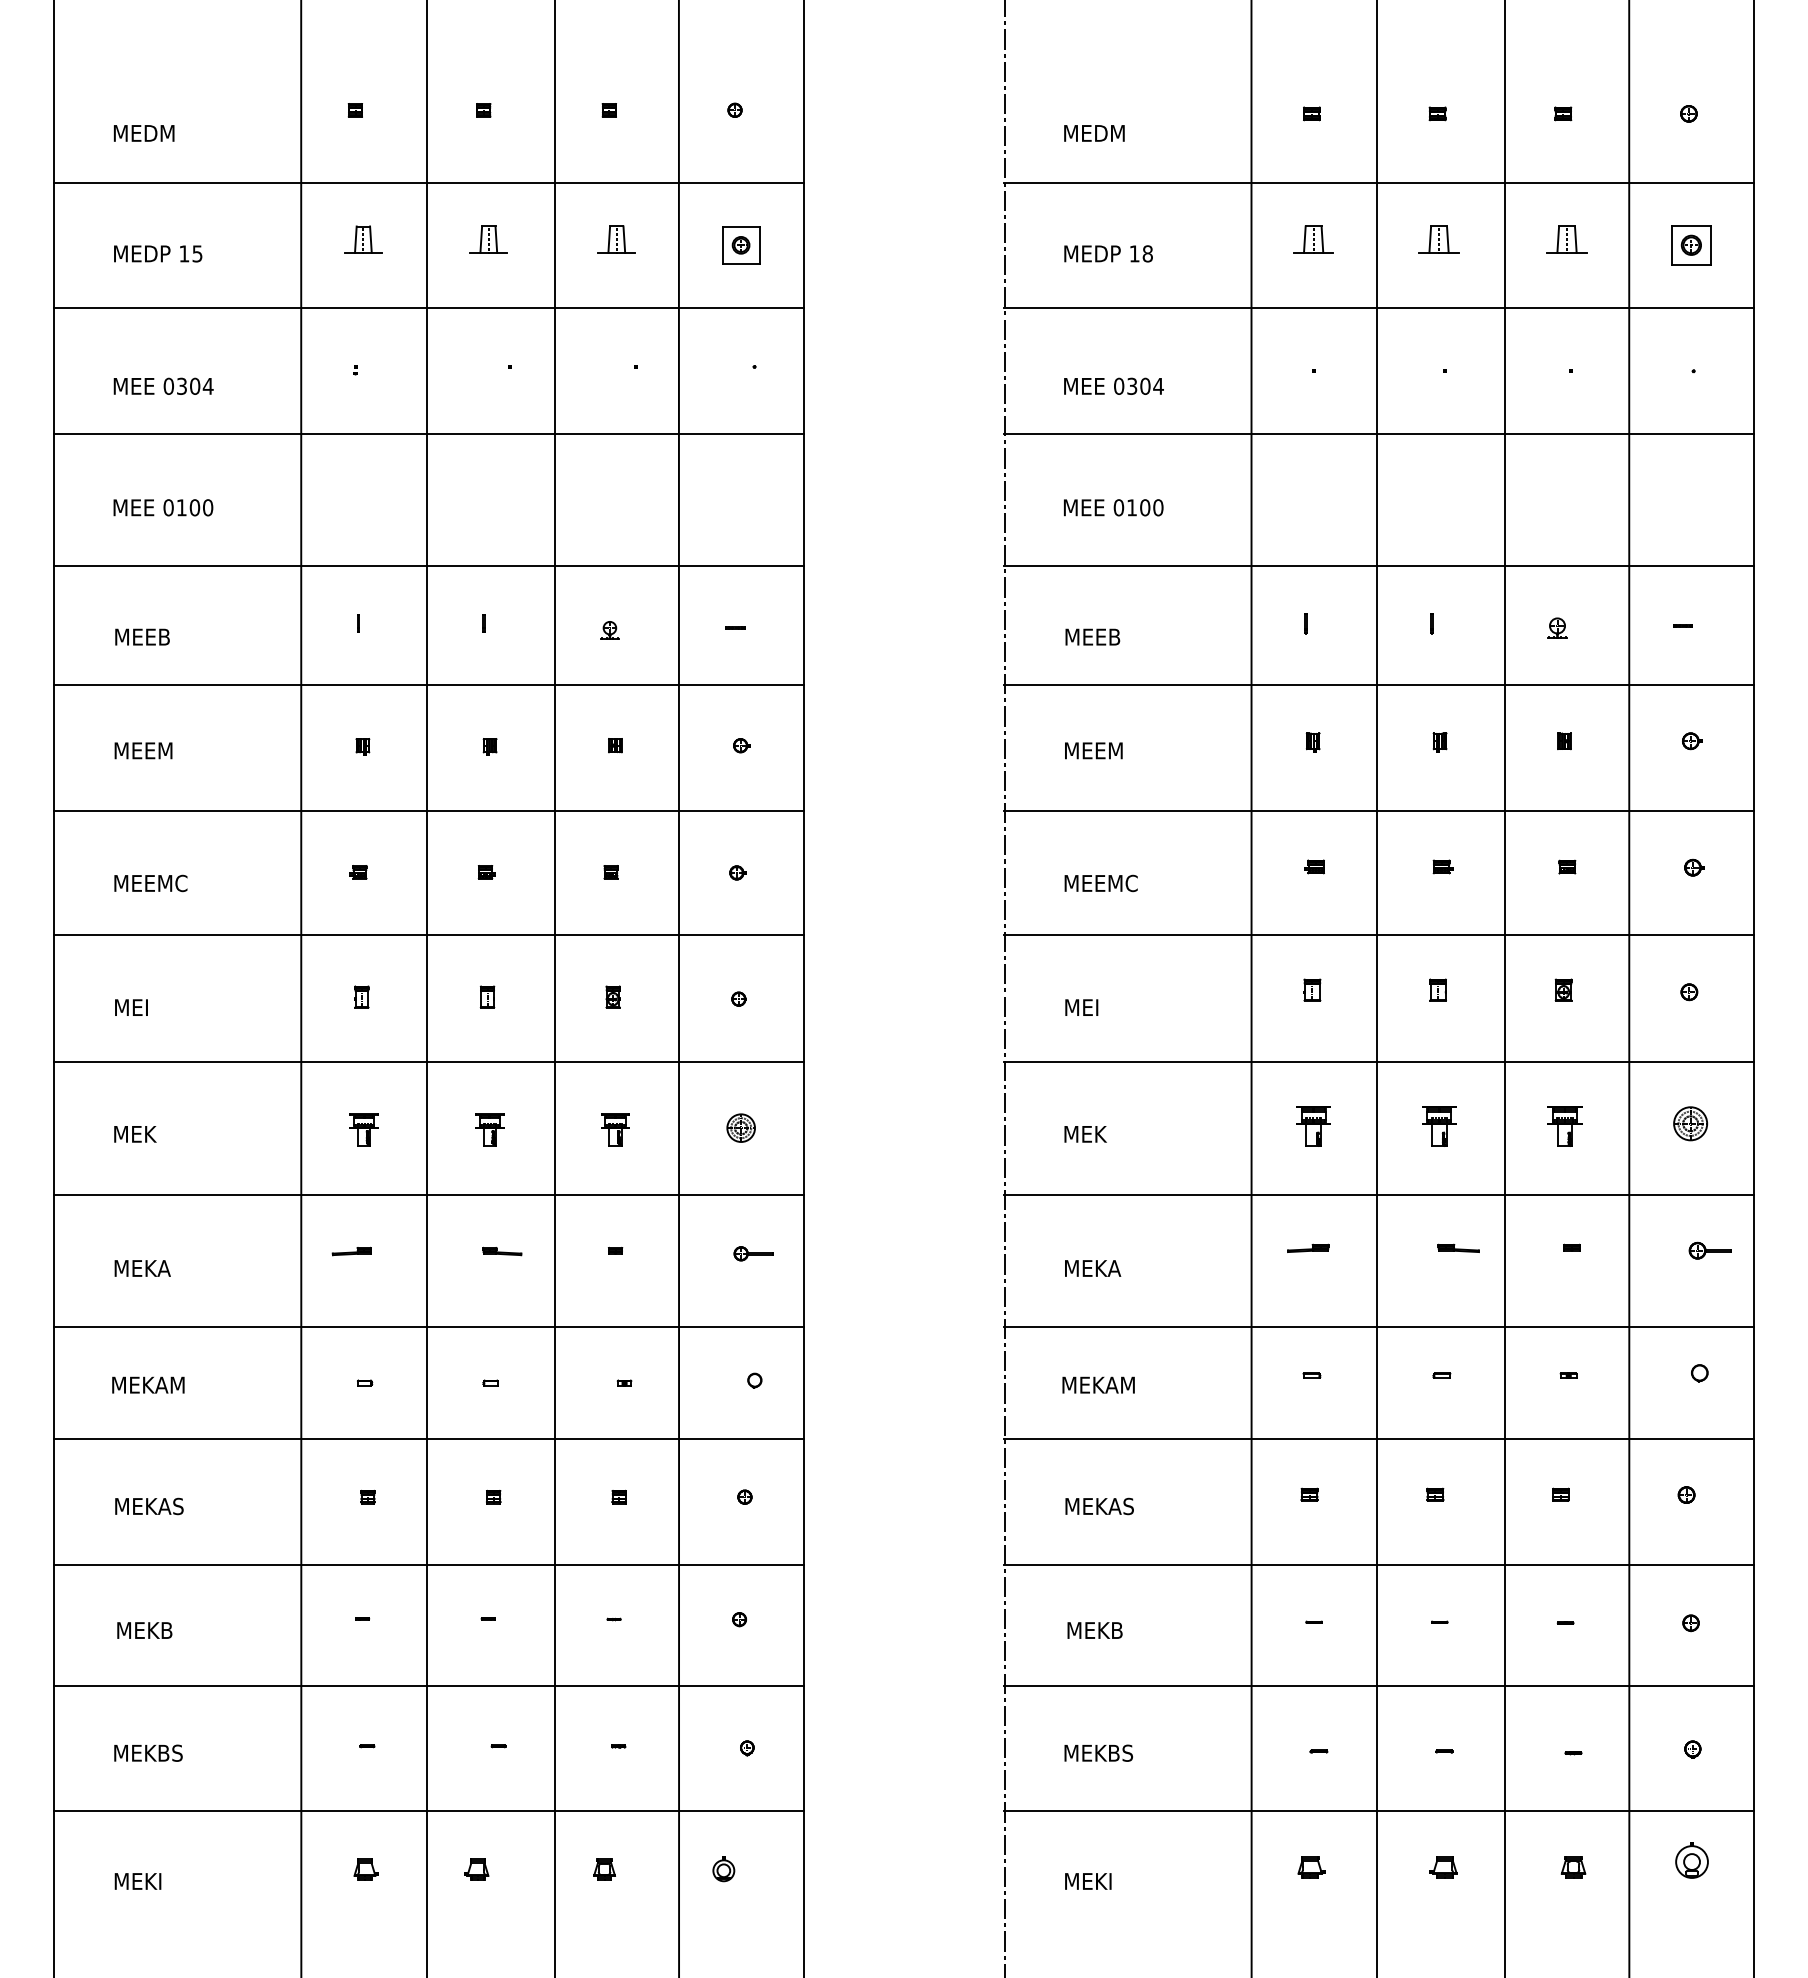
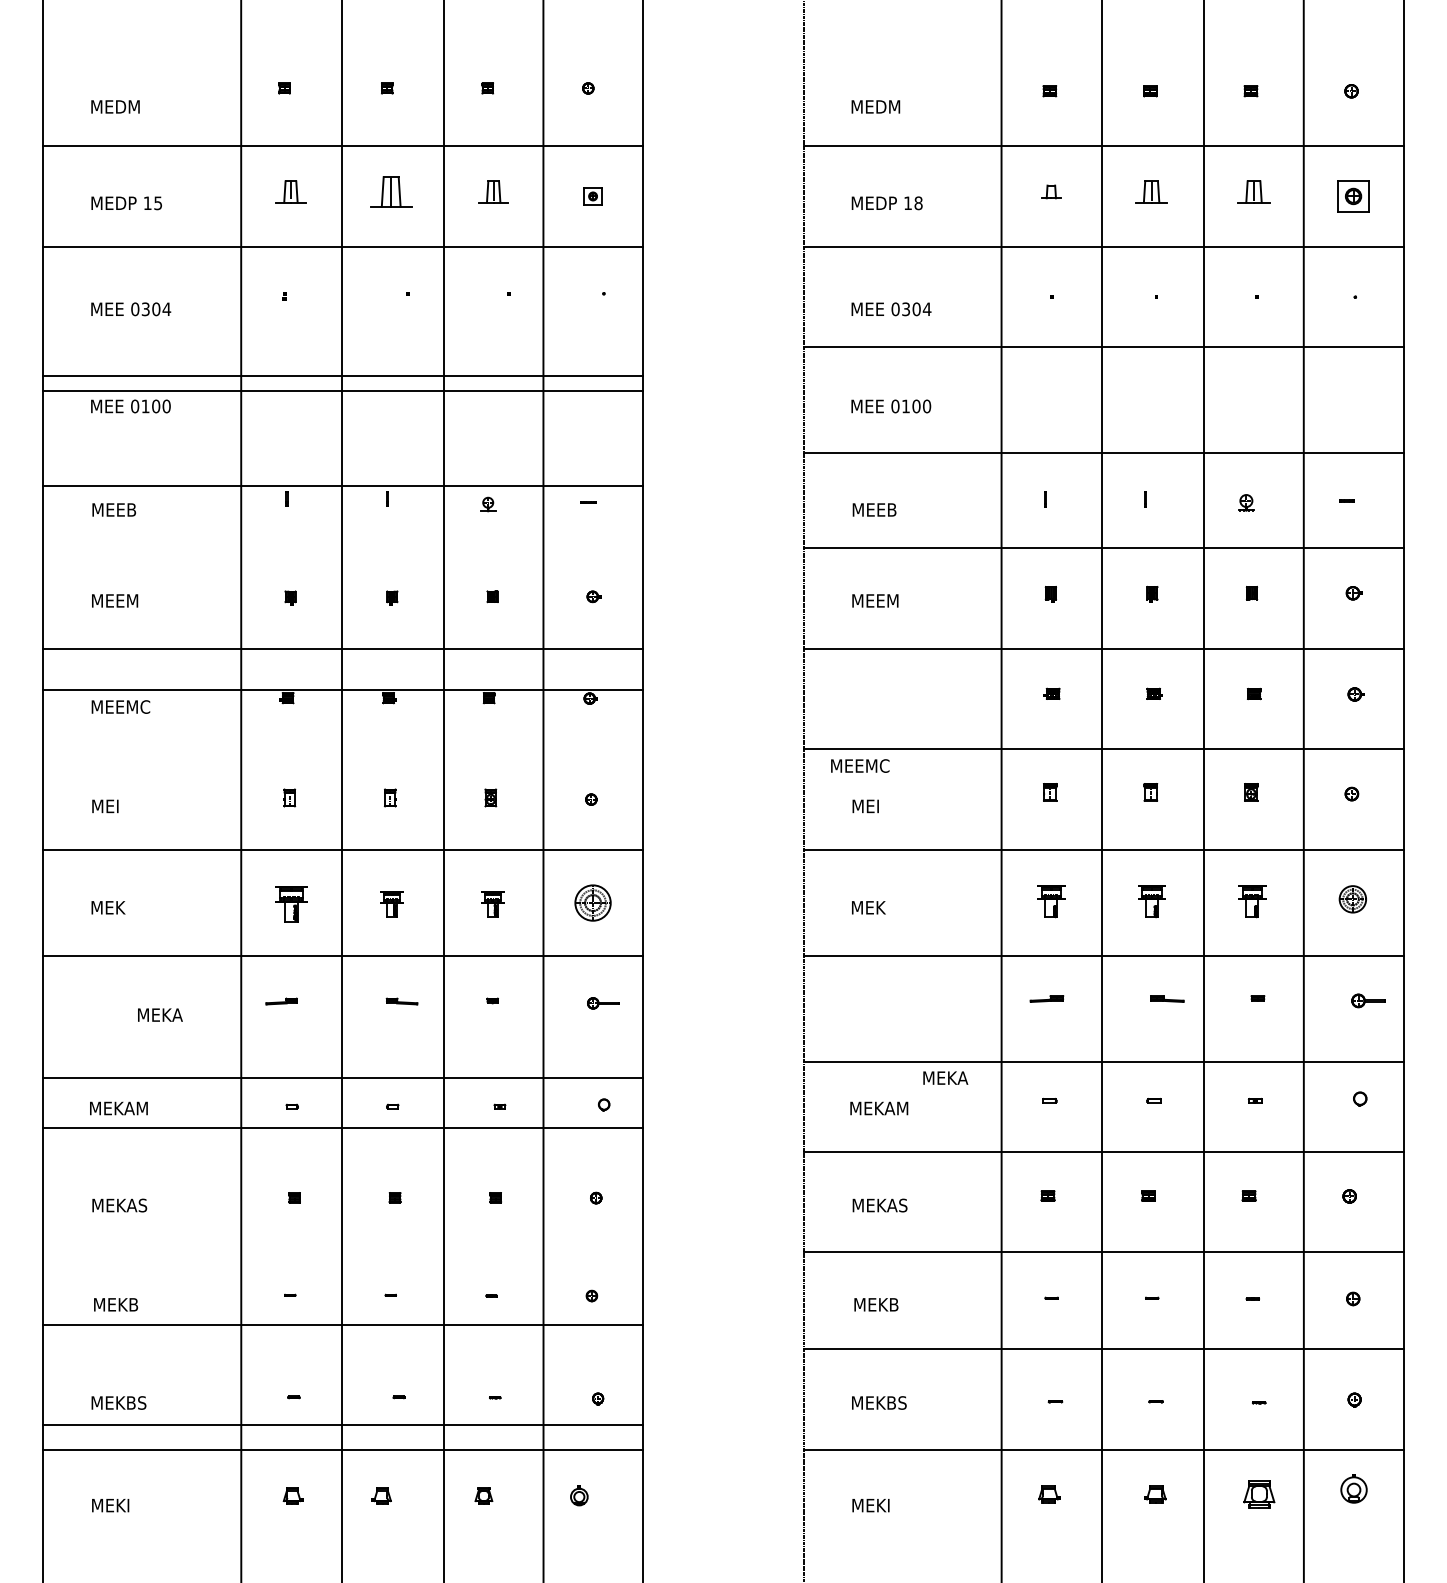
part: (489, 239) -> (391, 191), size x1.4
part: (1313, 239) -> (1051, 191), size x0.6
part: (740, 245) -> (592, 196), size x0.6
line: (429, 434) -> (343, 391), moved
line: (429, 566) -> (343, 376), moved
line: (429, 685) -> (343, 486), moved
text: (1101, 882) -> (860, 765), moved
line: (429, 935) -> (343, 689), moved
part: (741, 1127) -> (593, 902), size x1.6
part: (364, 1130) -> (291, 904), size x1.4
text: (142, 1267) -> (160, 1014), moved
text: (1092, 1267) -> (945, 1077), moved
line: (429, 1326) -> (343, 1127), moved
line: (429, 1438) -> (343, 1077), moved
line: (429, 1565) -> (343, 1325), moved
line: (429, 1685) -> (343, 1424), moved
part: (1572, 1867) -> (1258, 1494), size x1.6

